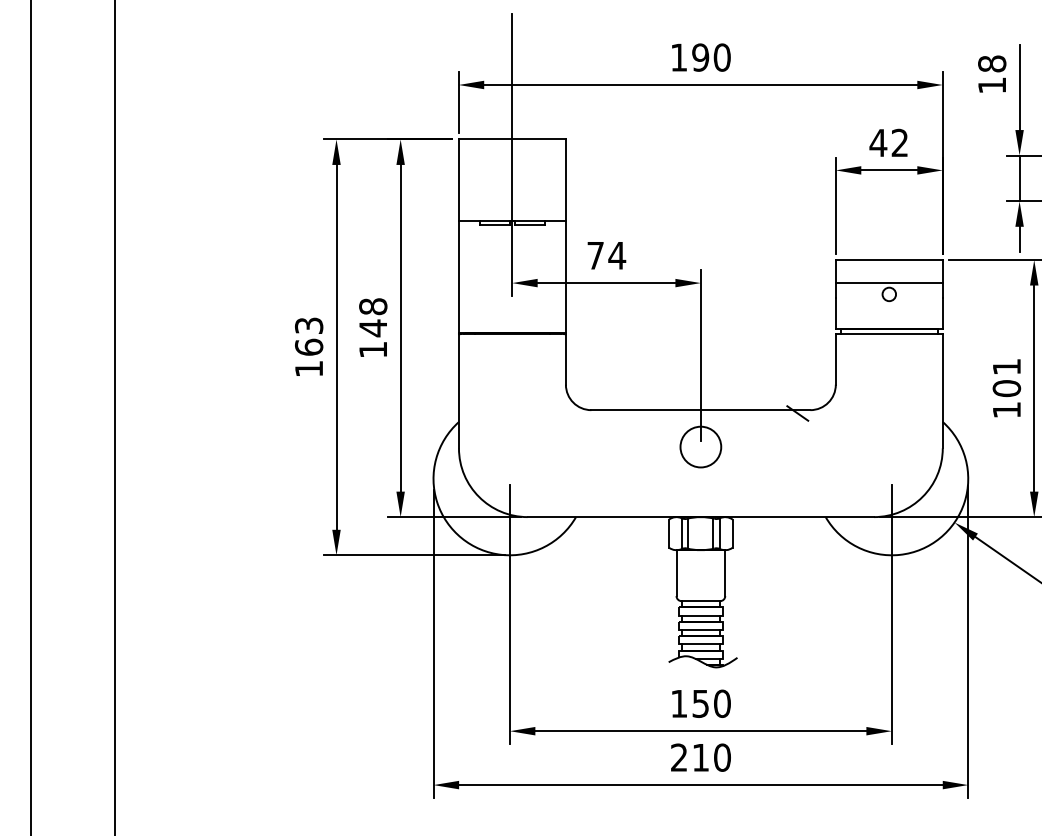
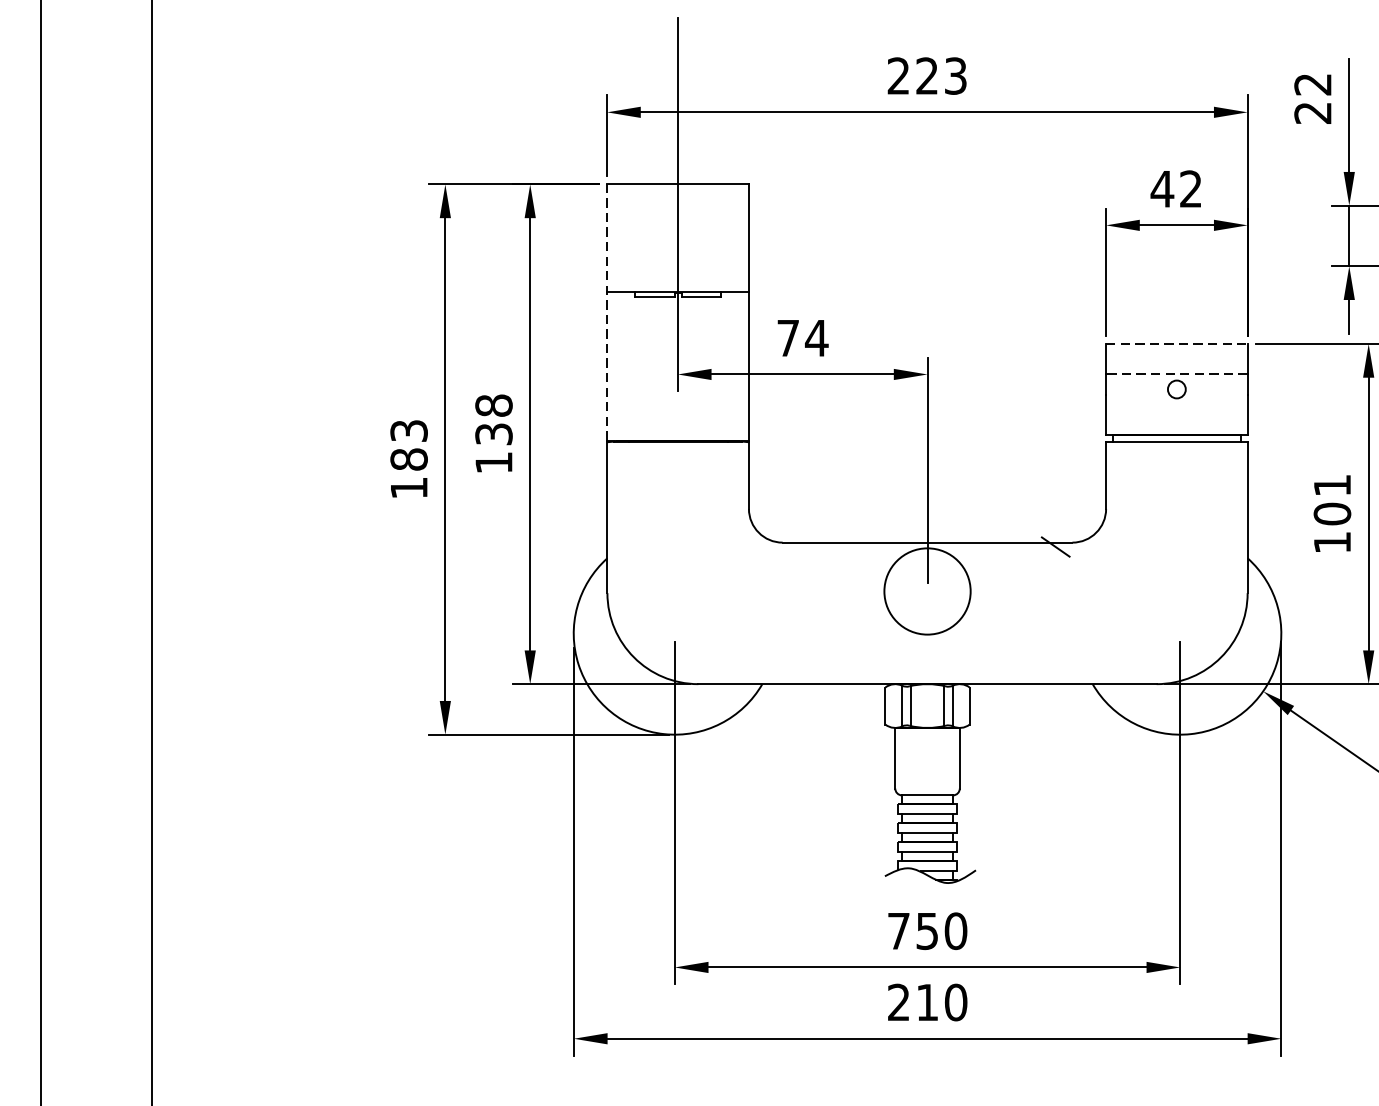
text: (700, 57) -> (927, 75), 190 -> 223
text: (992, 74) -> (1313, 98), 18 -> 22
line: (458, 236) -> (606, 312), solid -> dashed
line: (889, 260) -> (1177, 344), solid -> dashed
line: (888, 282) -> (1175, 373), solid -> dashed
text: (373, 328) -> (494, 434), 148 -> 138
text: (309, 346) -> (409, 458), 163 -> 183
circle: (700, 446) -> (927, 590), size x1.6
text: (679, 703) -> (899, 930), 150 -> 750

